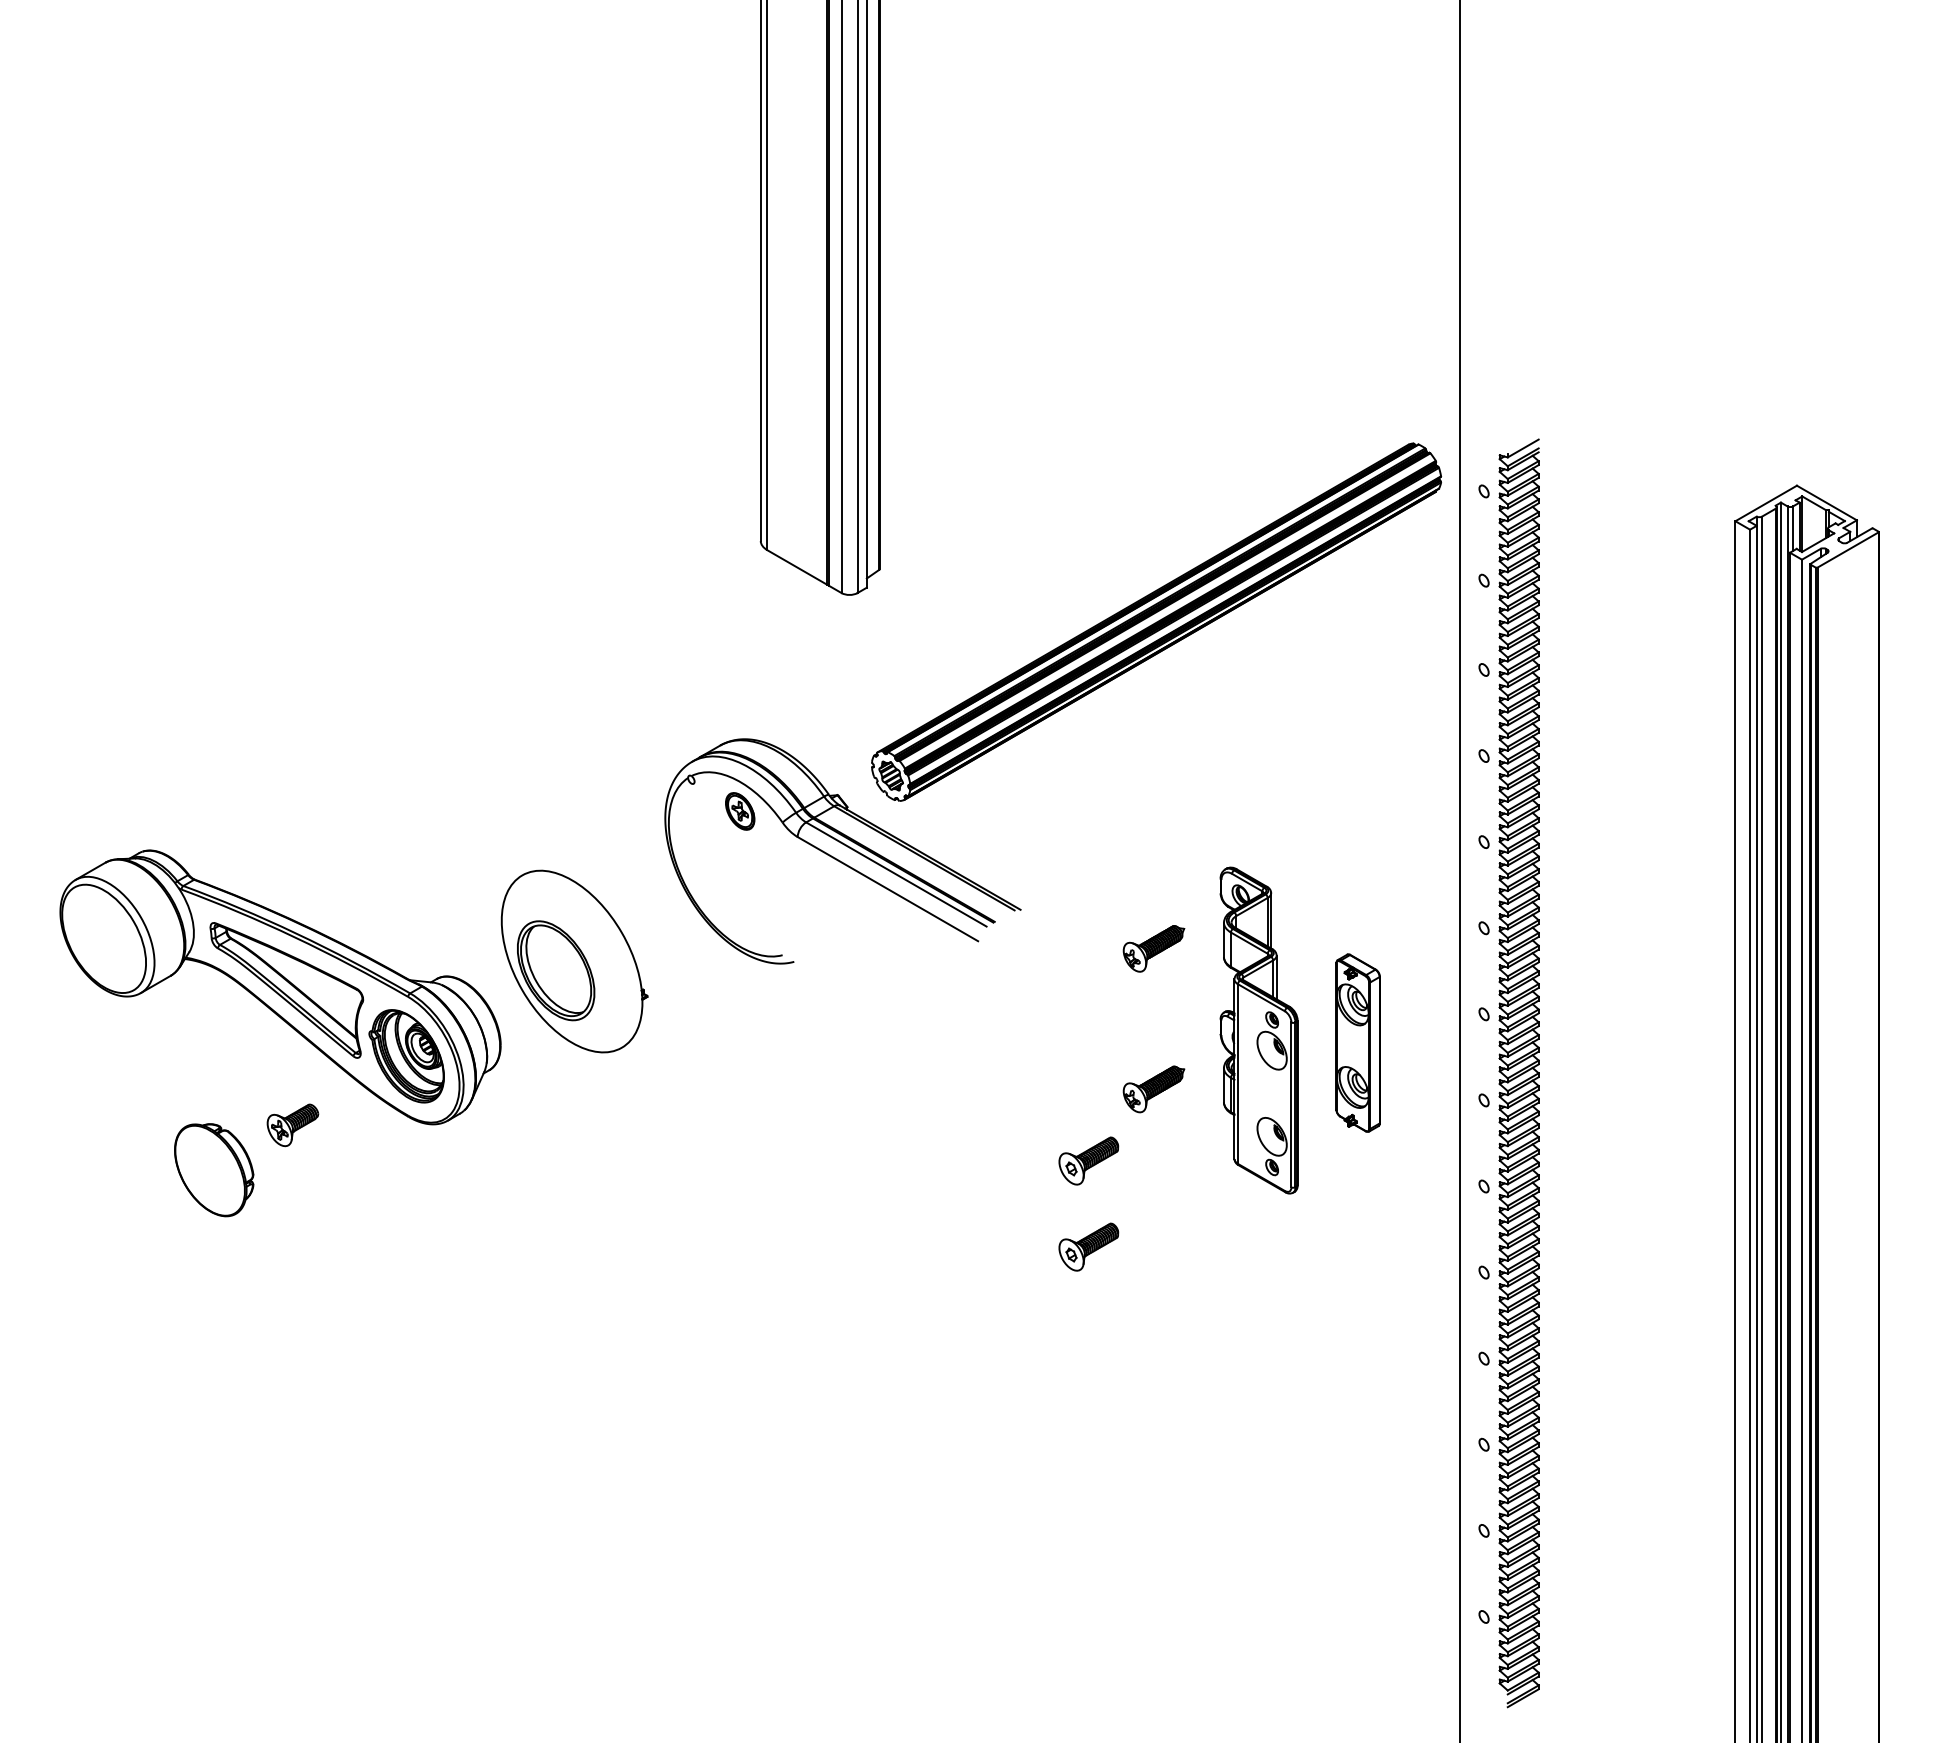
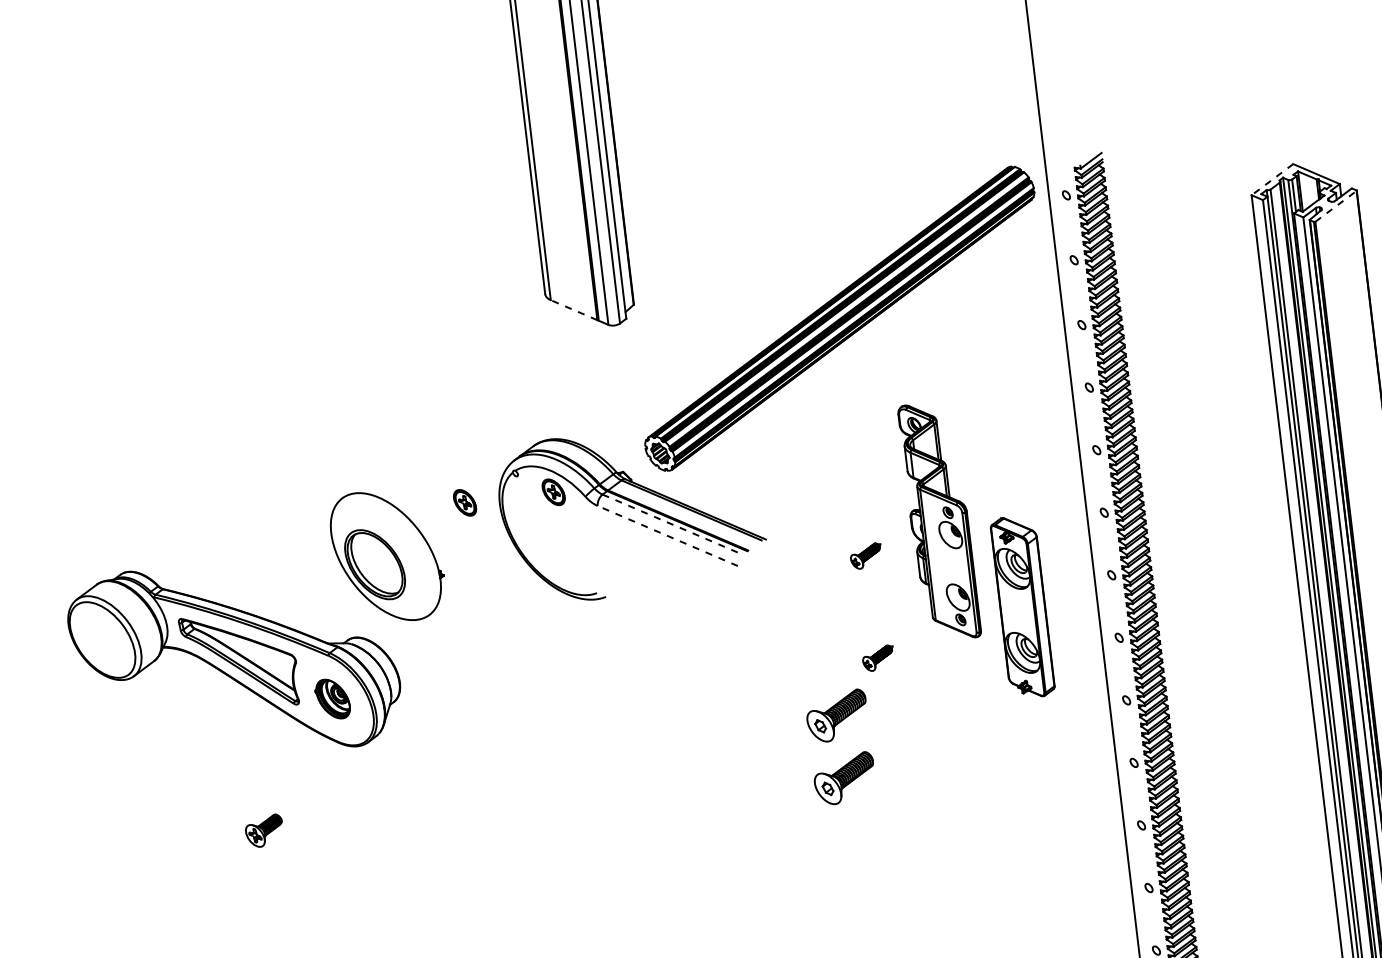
line: (1766, 503) -> (1272, 179), solid -> dashed
line: (1848, 549) -> (1336, 205), solid -> dashed
line: (797, 567) -> (574, 310), solid -> dashed
part: (618, 811) -> (465, 502), added
line: (896, 874) -> (672, 524), solid -> dashed
line: (887, 888) -> (667, 535), solid -> dashed
part: (1153, 948) -> (865, 556), size x0.7
part: (574, 961) -> (387, 556), moved
part: (1258, 1030) -> (939, 521), moved
part: (1357, 1042) -> (1022, 606), size x1.4
part: (406, 1056) -> (332, 699), size x0.6
part: (1153, 1089) -> (878, 658), size x0.7
part: (292, 1125) -> (264, 831), moved
part: (1088, 1160) -> (836, 715), size x1.4
part: (214, 1170) -> (202, 798), removed
part: (1088, 1246) -> (844, 778), size x1.4

